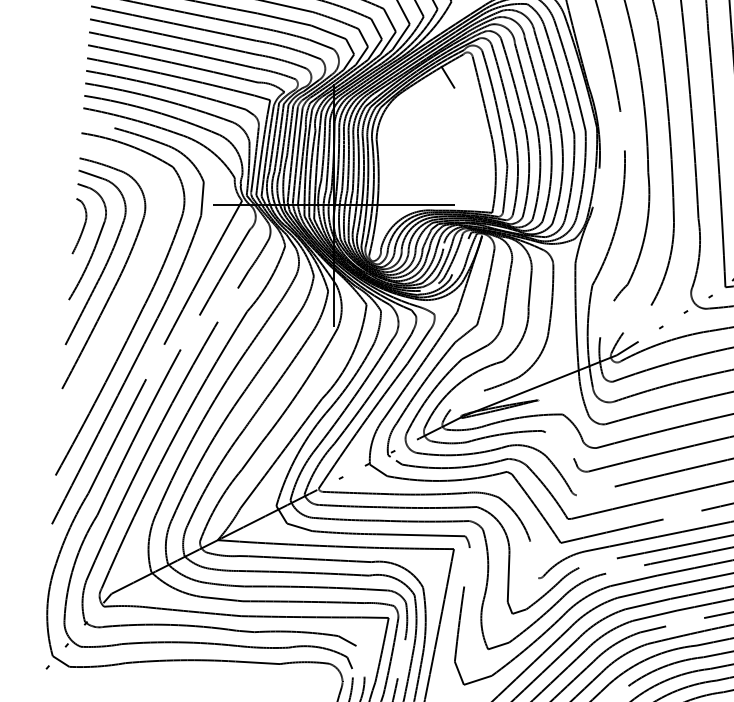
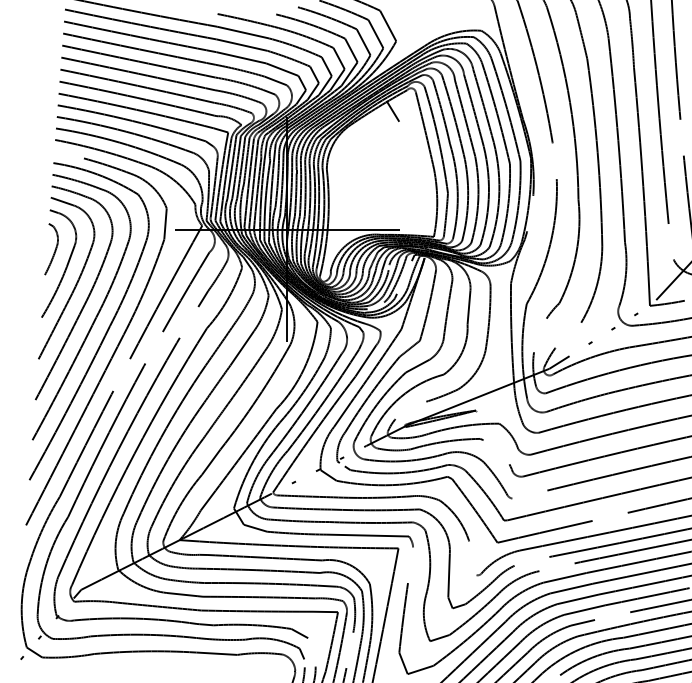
curve: (127, 296) -> (96, 314), added

